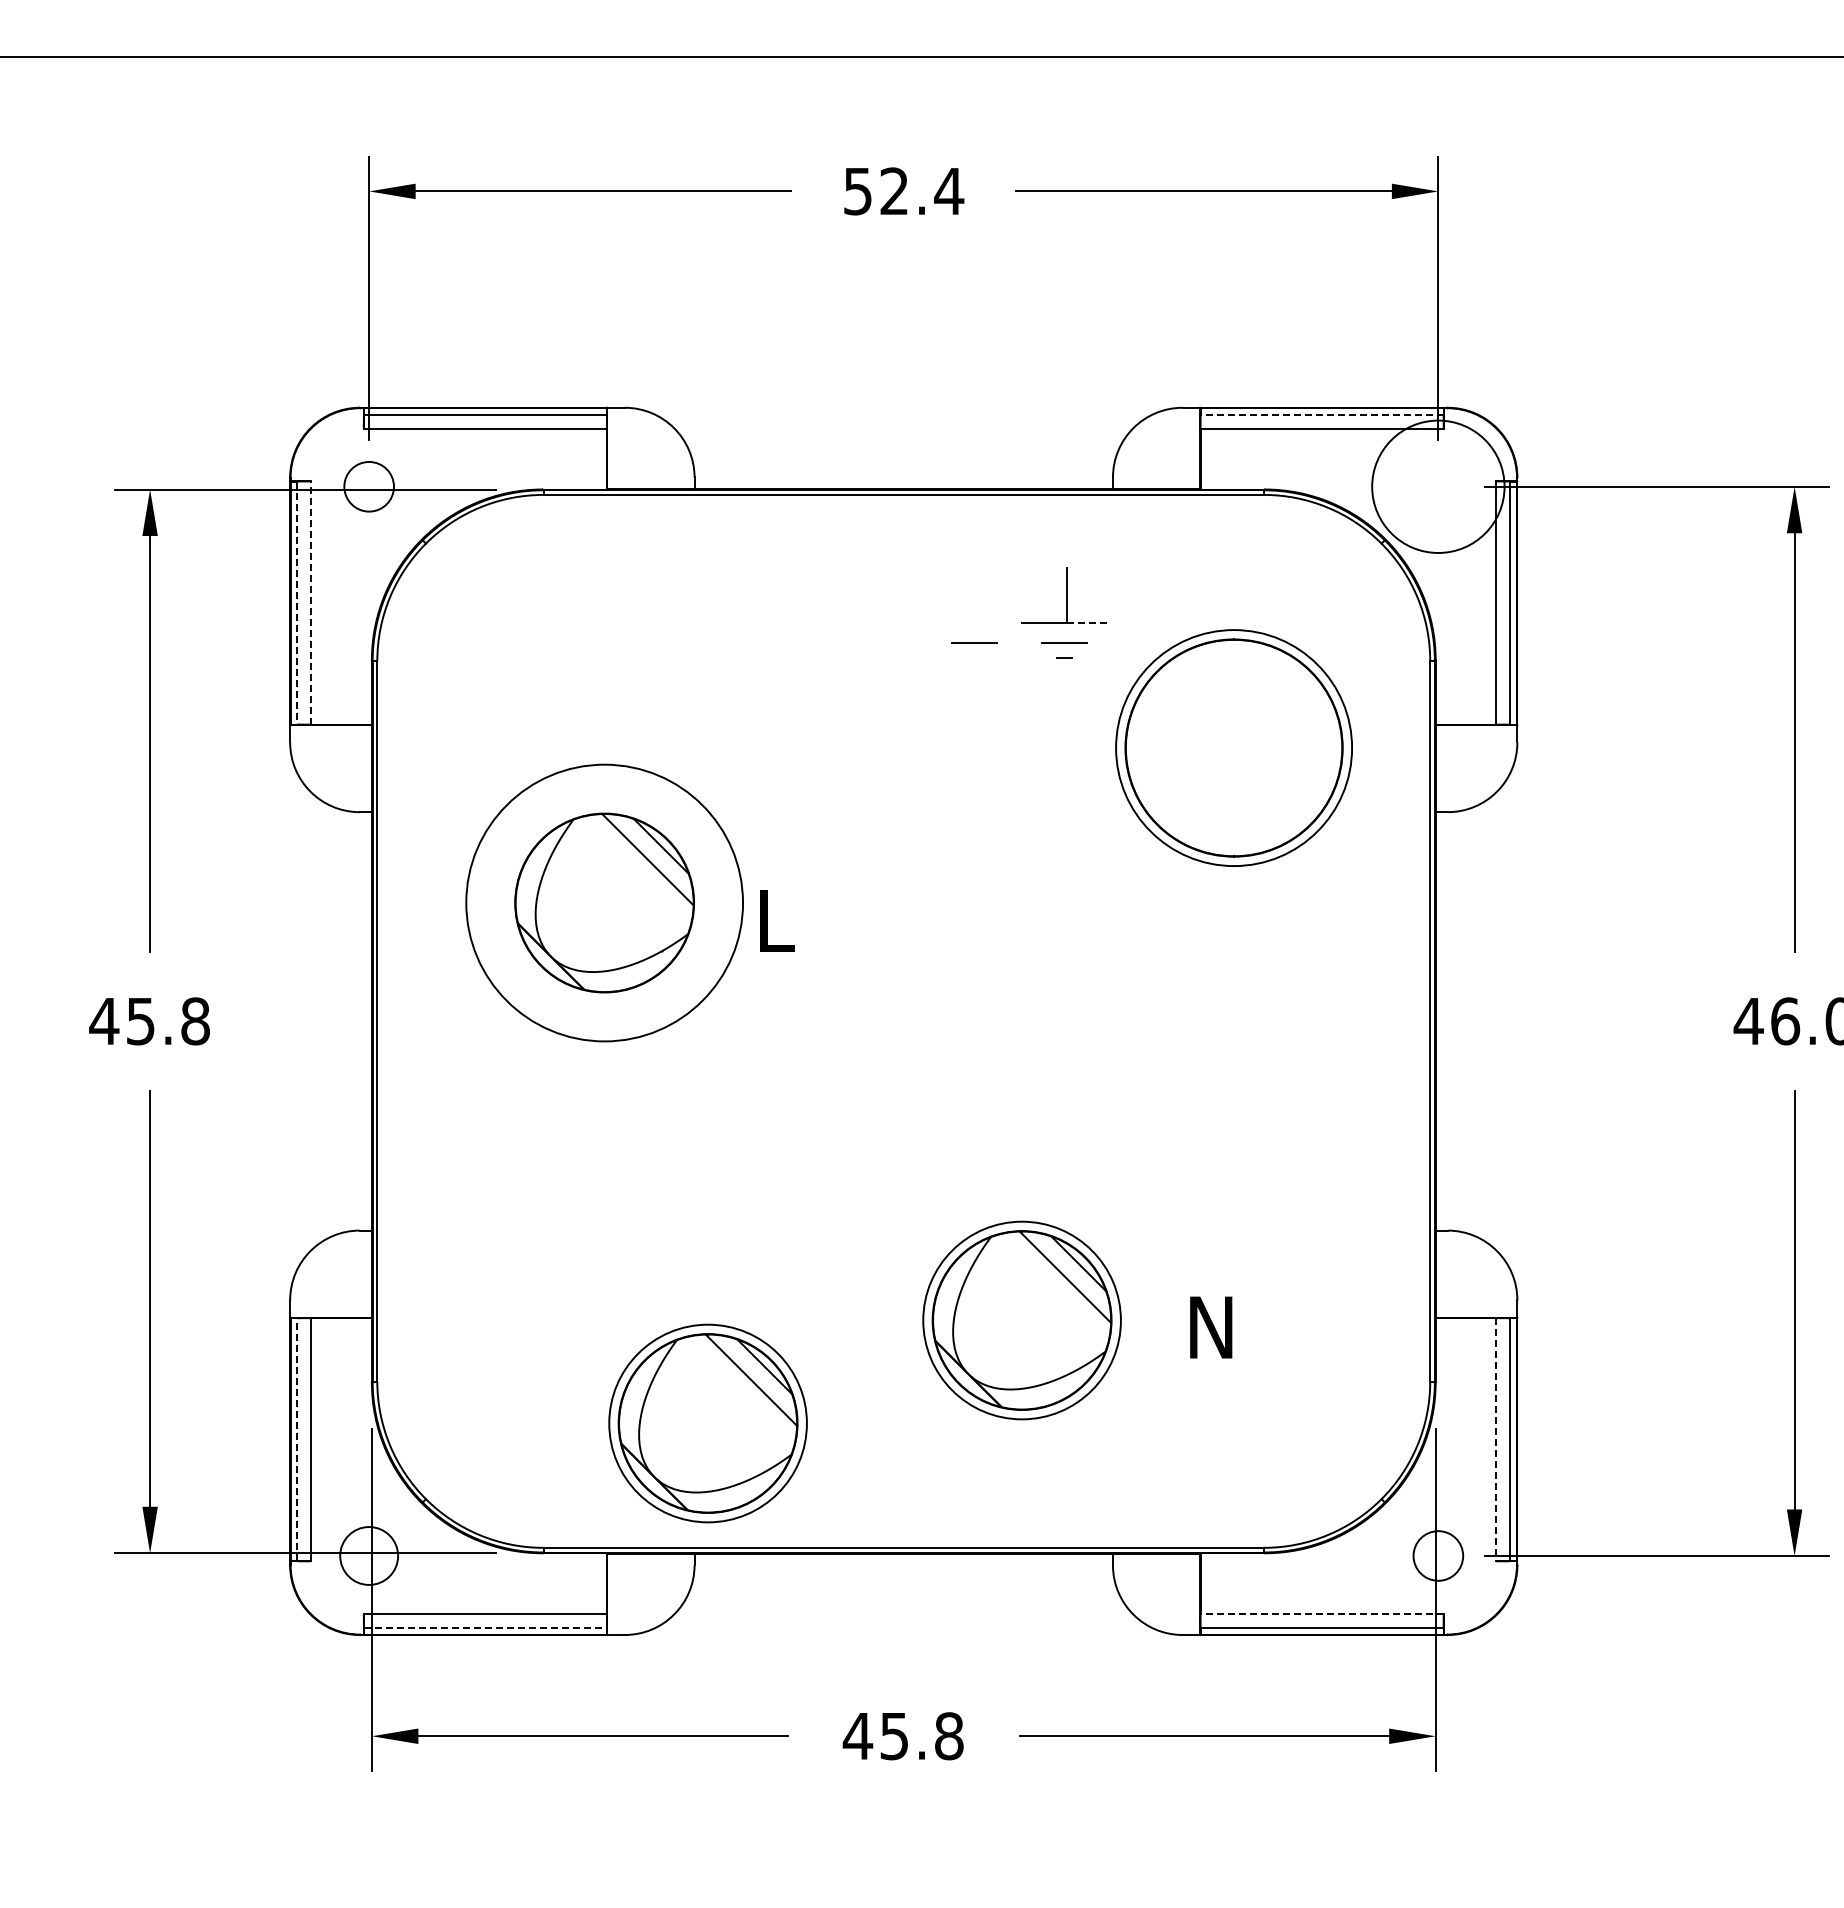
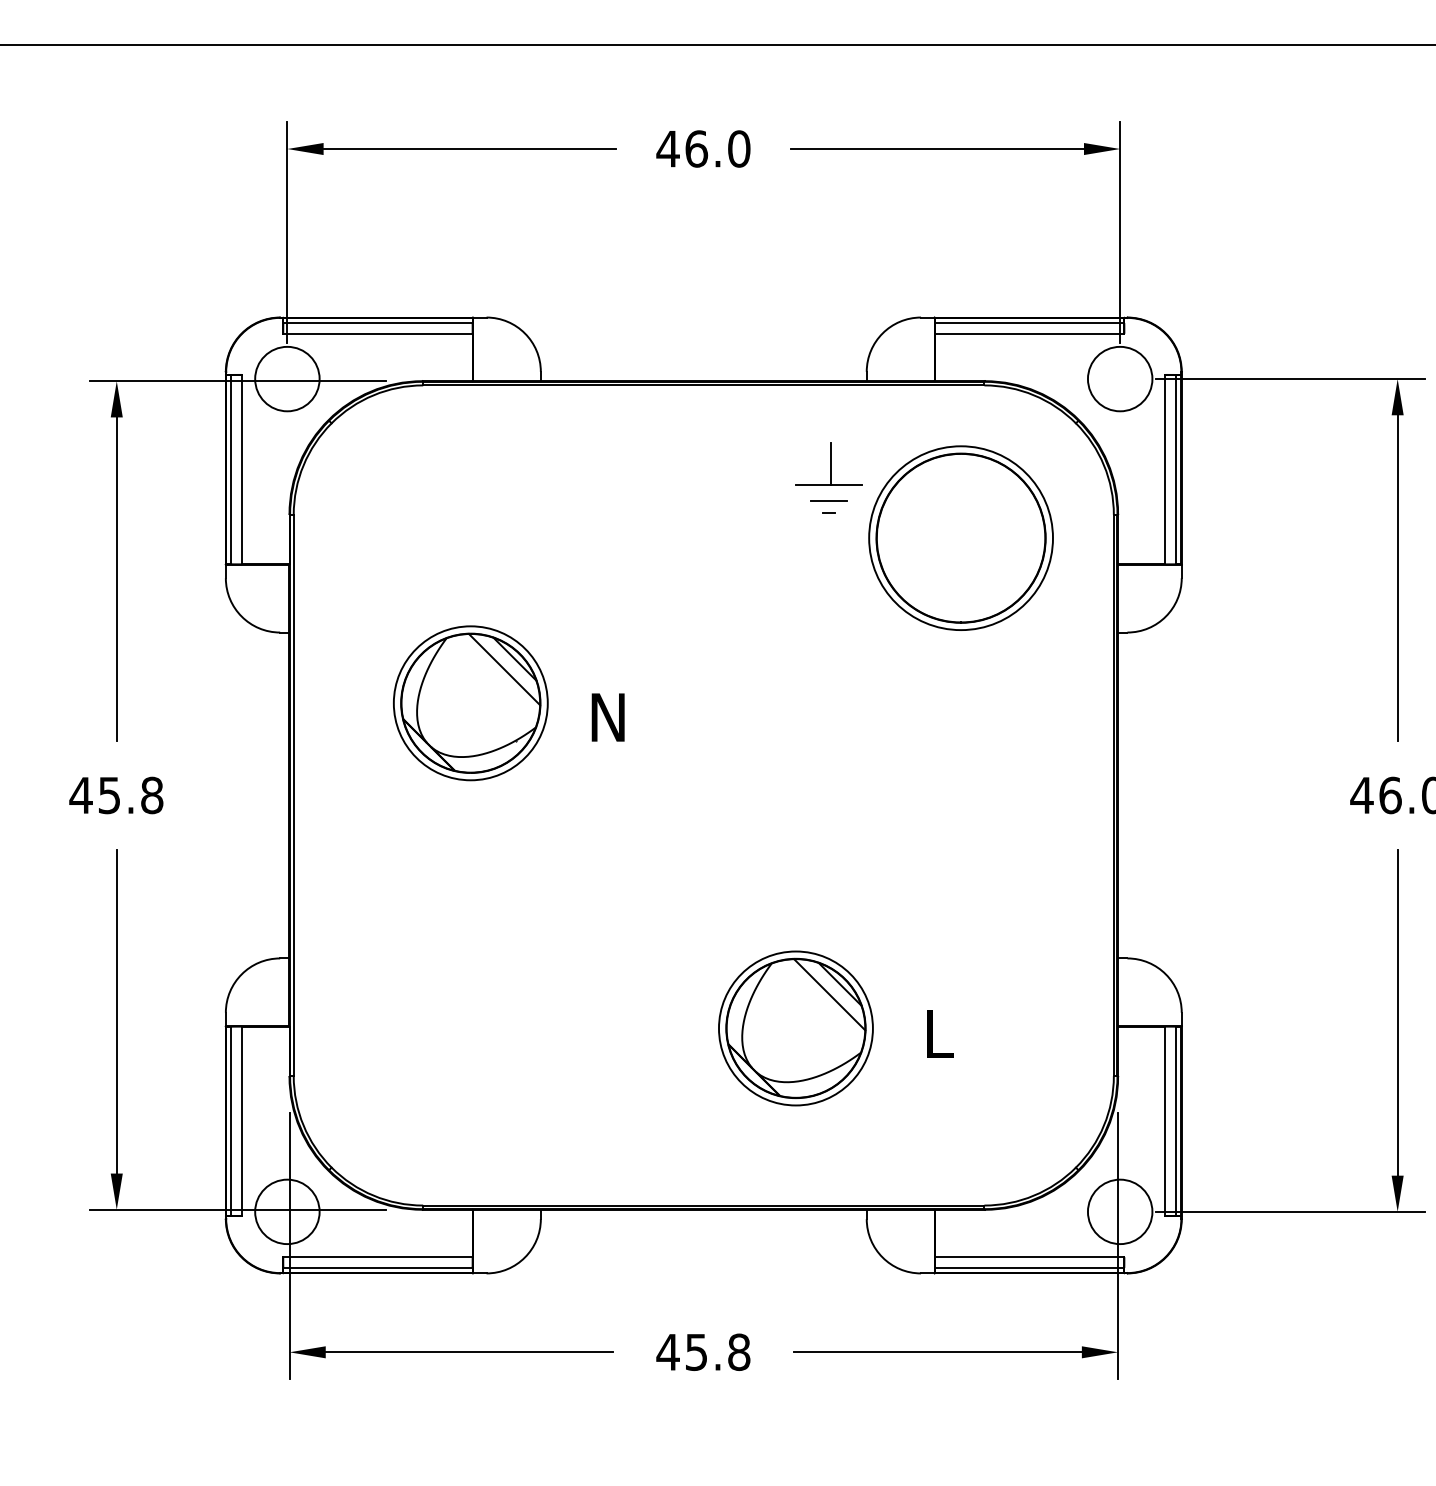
text: (903, 191) -> (703, 149), 52.4 -> 46.0
line: (1321, 414) -> (1029, 322), dashed -> solid
circle: (368, 486) -> (286, 378), size x1.67
circle: (1438, 486) -> (1120, 378), size x0.62
line: (297, 603) -> (231, 469), dashed -> solid
line: (311, 603) -> (242, 469), dashed -> solid
line: (1087, 623) -> (846, 485), dashed -> solid
line: (974, 642) -> (758, 500), removed
part: (1233, 747) -> (960, 537), moved
circle: (604, 902) -> (470, 702), size x0.71
text: (781, 921) -> (608, 717), L -> N
text: (1211, 1327) -> (943, 1033), N -> L
part: (707, 1423) -> (550, 1108), removed
line: (297, 1439) -> (231, 1121), dashed -> solid
line: (1496, 1439) -> (1165, 1121), dashed -> solid
circle: (368, 1555) -> (286, 1211), size x1.43
circle: (1438, 1555) -> (1120, 1211), size x1.67
line: (1322, 1614) -> (1029, 1257), dashed -> solid
line: (485, 1628) -> (378, 1268), dashed -> solid

